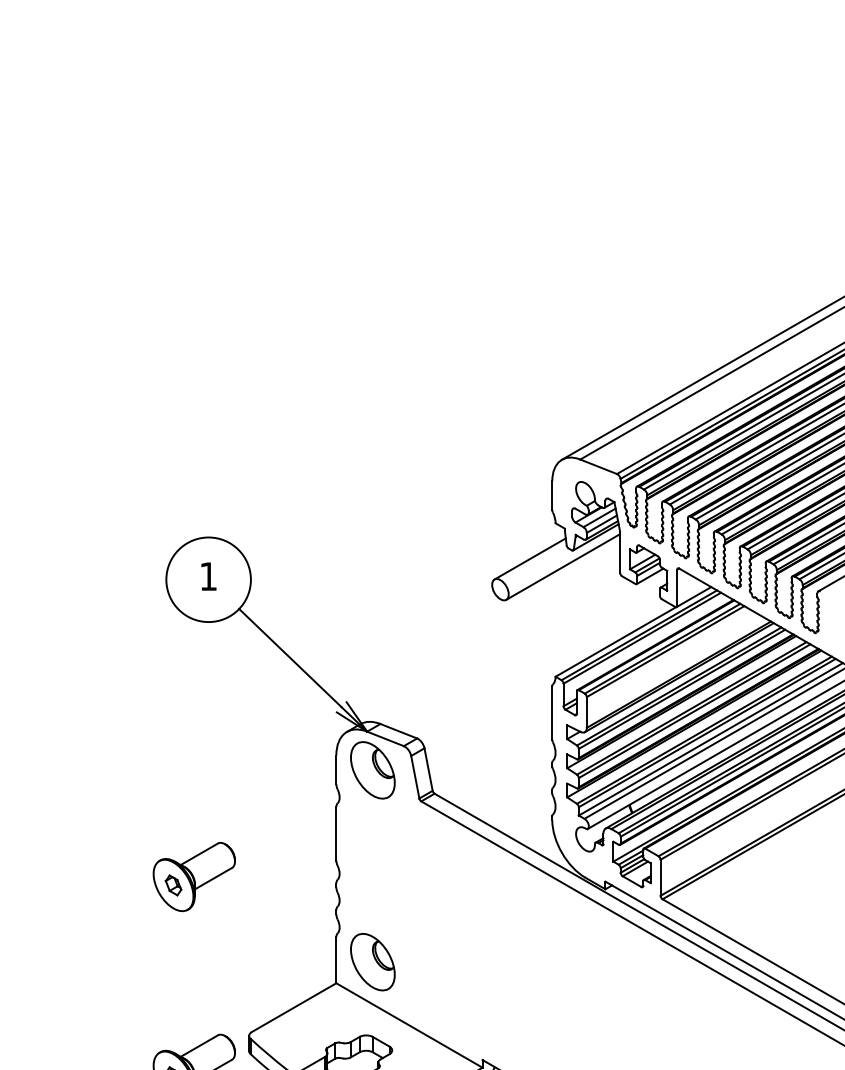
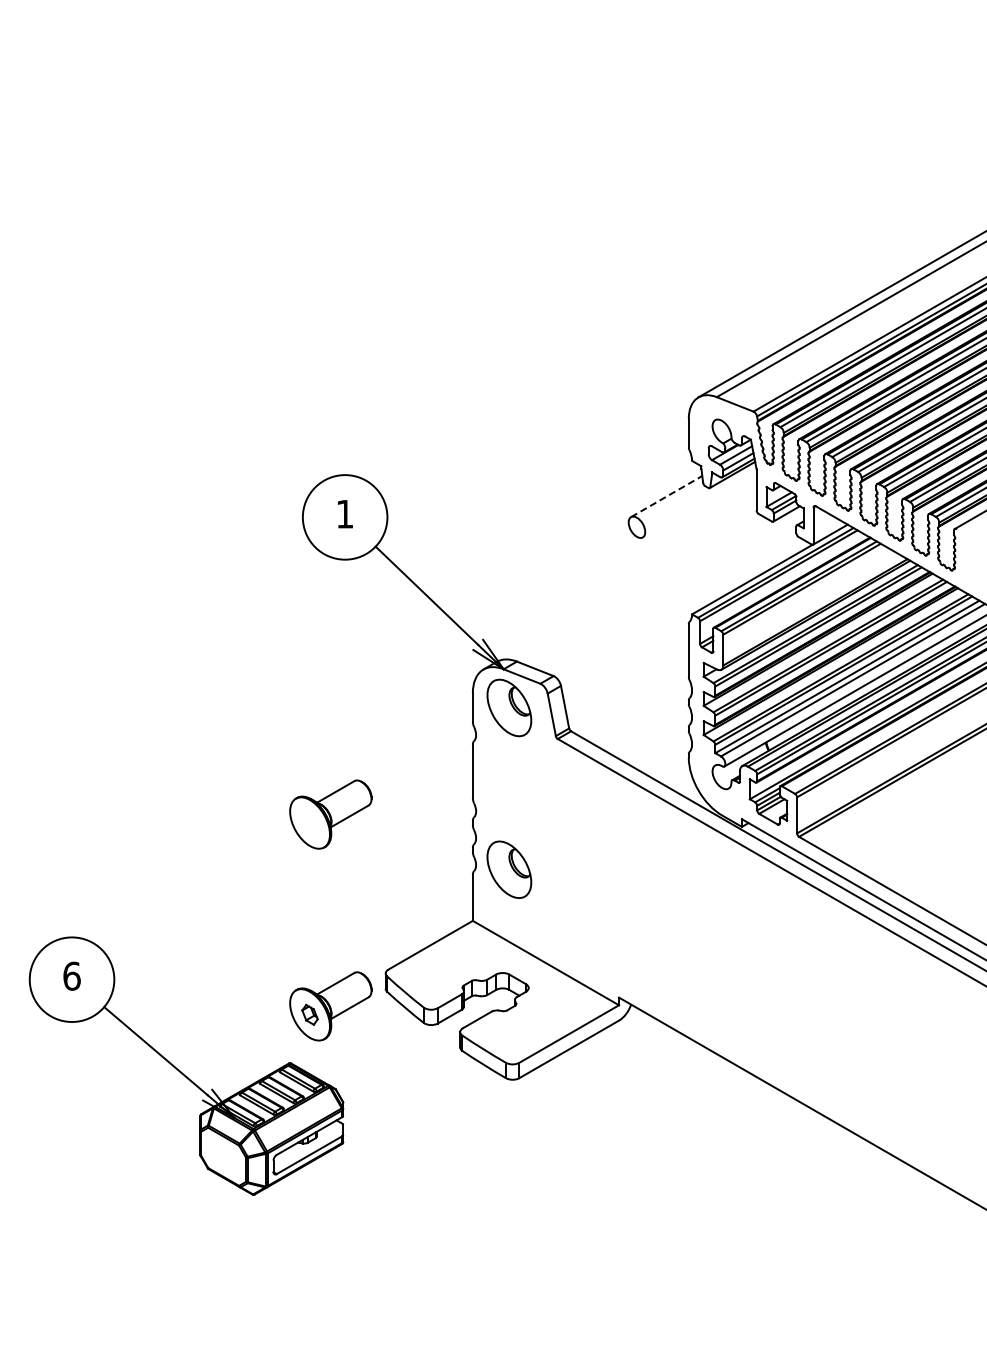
line: (531, 558) -> (667, 496), solid -> dashed
line: (563, 566) -> (699, 504), removed
part: (173, 885) -> (309, 823), removed
part: (373, 961) -> (509, 869), moved

